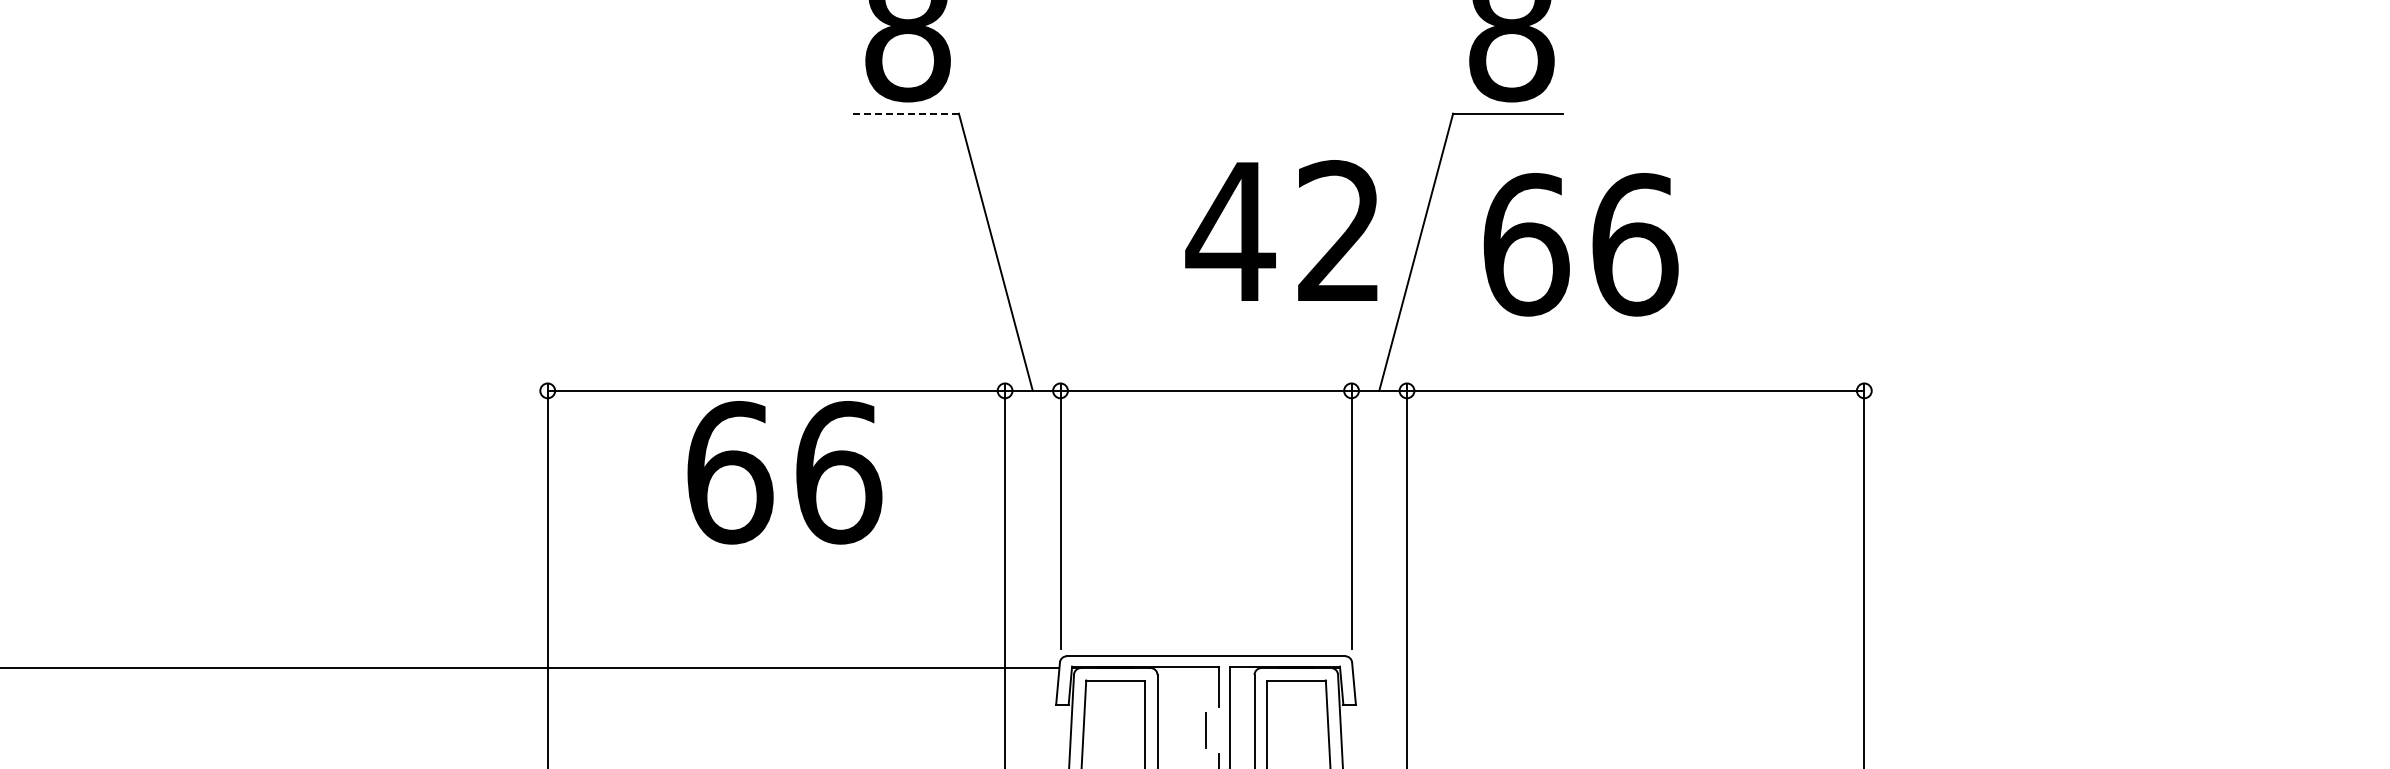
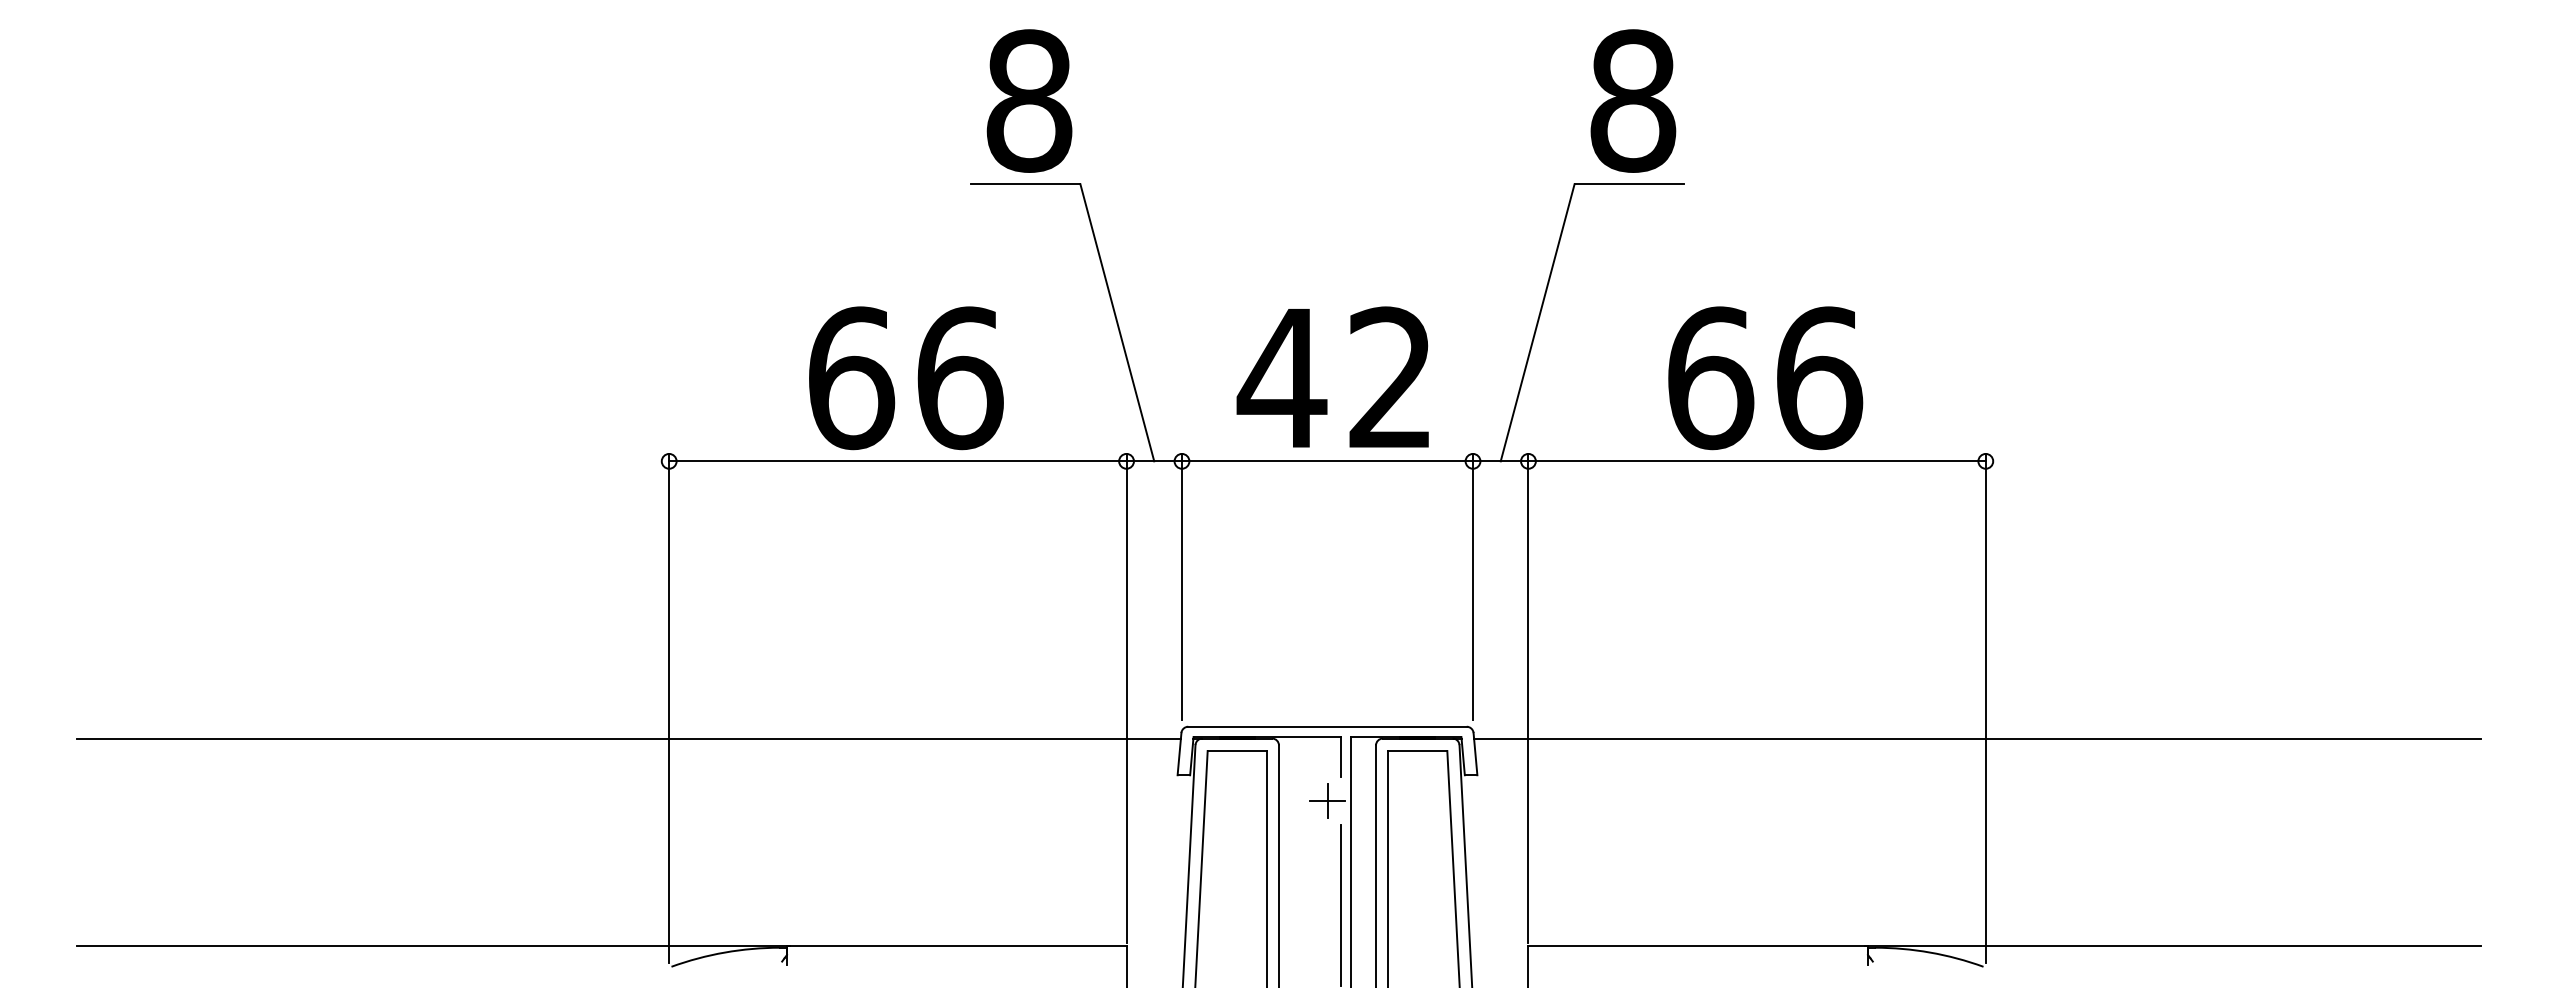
line: (904, 114) -> (1025, 184), dashed -> solid
text: (1281, 230) -> (1332, 376), moved
text: (1581, 245) -> (1765, 378), moved
text: (785, 473) -> (906, 378), moved
line: (1856, 668) -> (1977, 738), added
line: (1206, 730) -> (1327, 800), added

